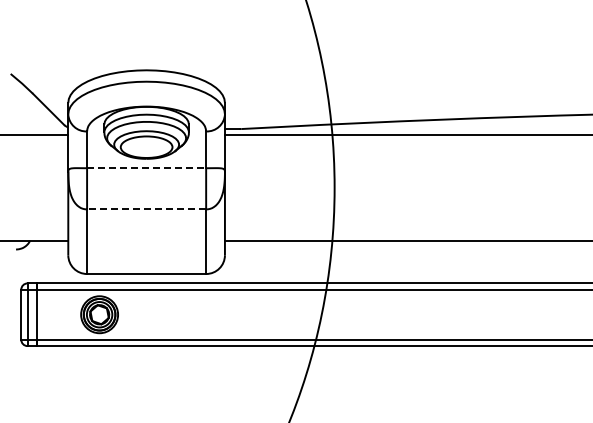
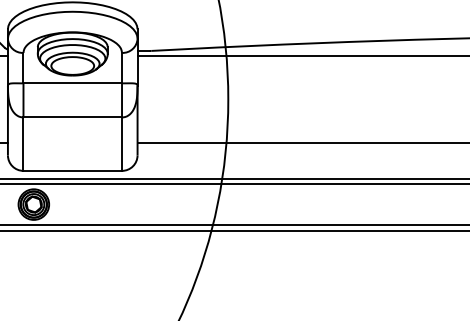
line: (146, 168) -> (72, 83), dashed -> solid
line: (146, 209) -> (72, 117), dashed -> solid

